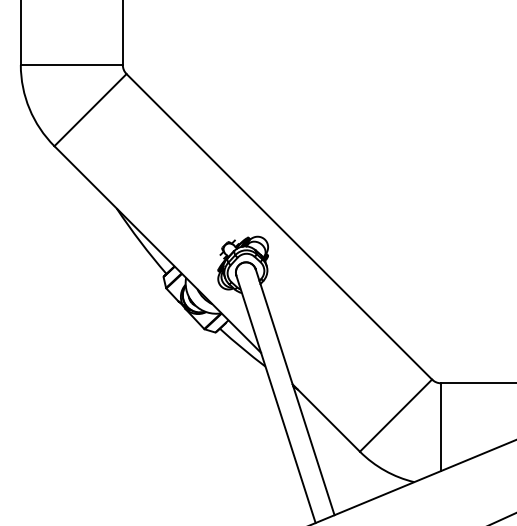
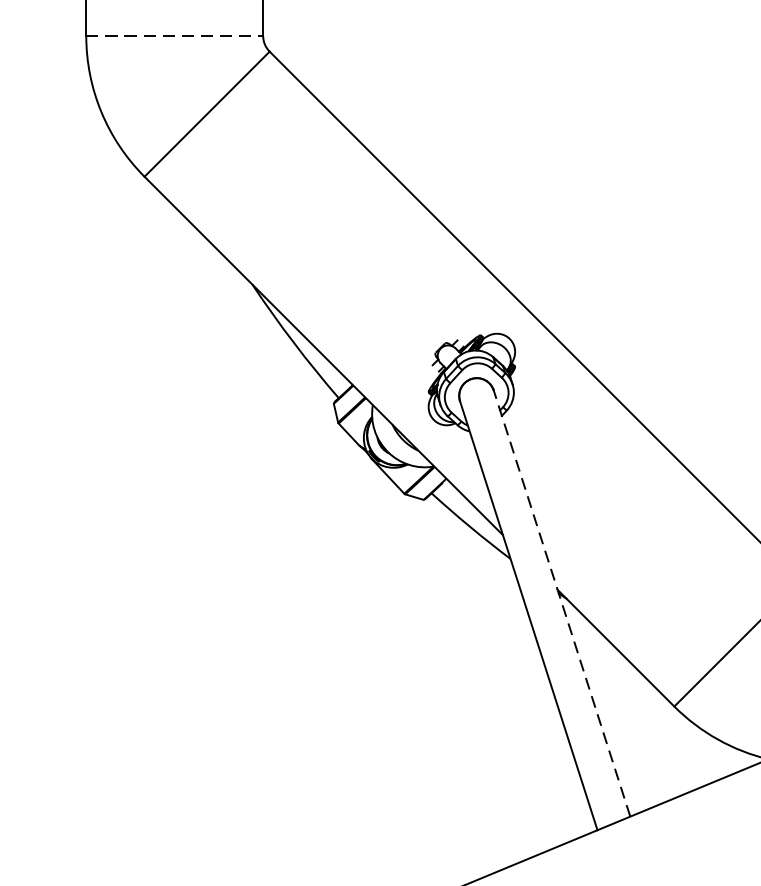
line: (72, 65) -> (175, 36), solid -> dashed
line: (295, 391) -> (562, 602), solid -> dashed

